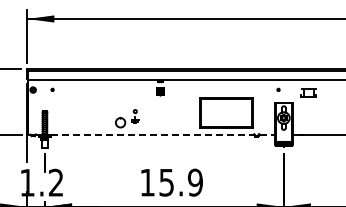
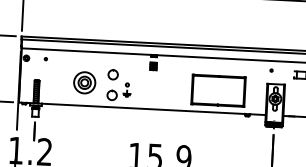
part: (120, 101) -> (113, 74), added
part: (92, 111) -> (84, 82), added
line: (163, 134) -> (154, 109), dashed -> solid

